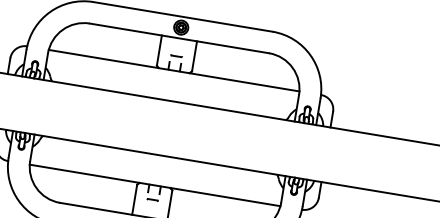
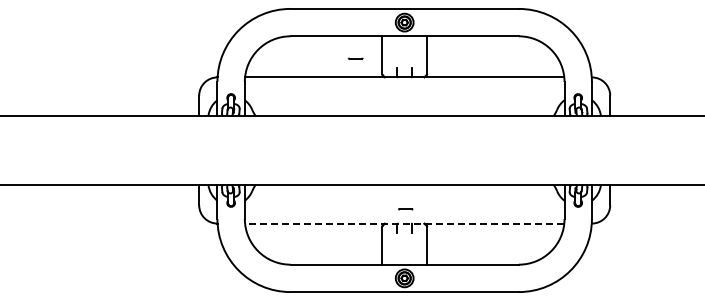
line: (176, 55) -> (355, 58), moved
line: (154, 185) -> (404, 223), solid -> dashed
line: (152, 200) -> (405, 209), moved

